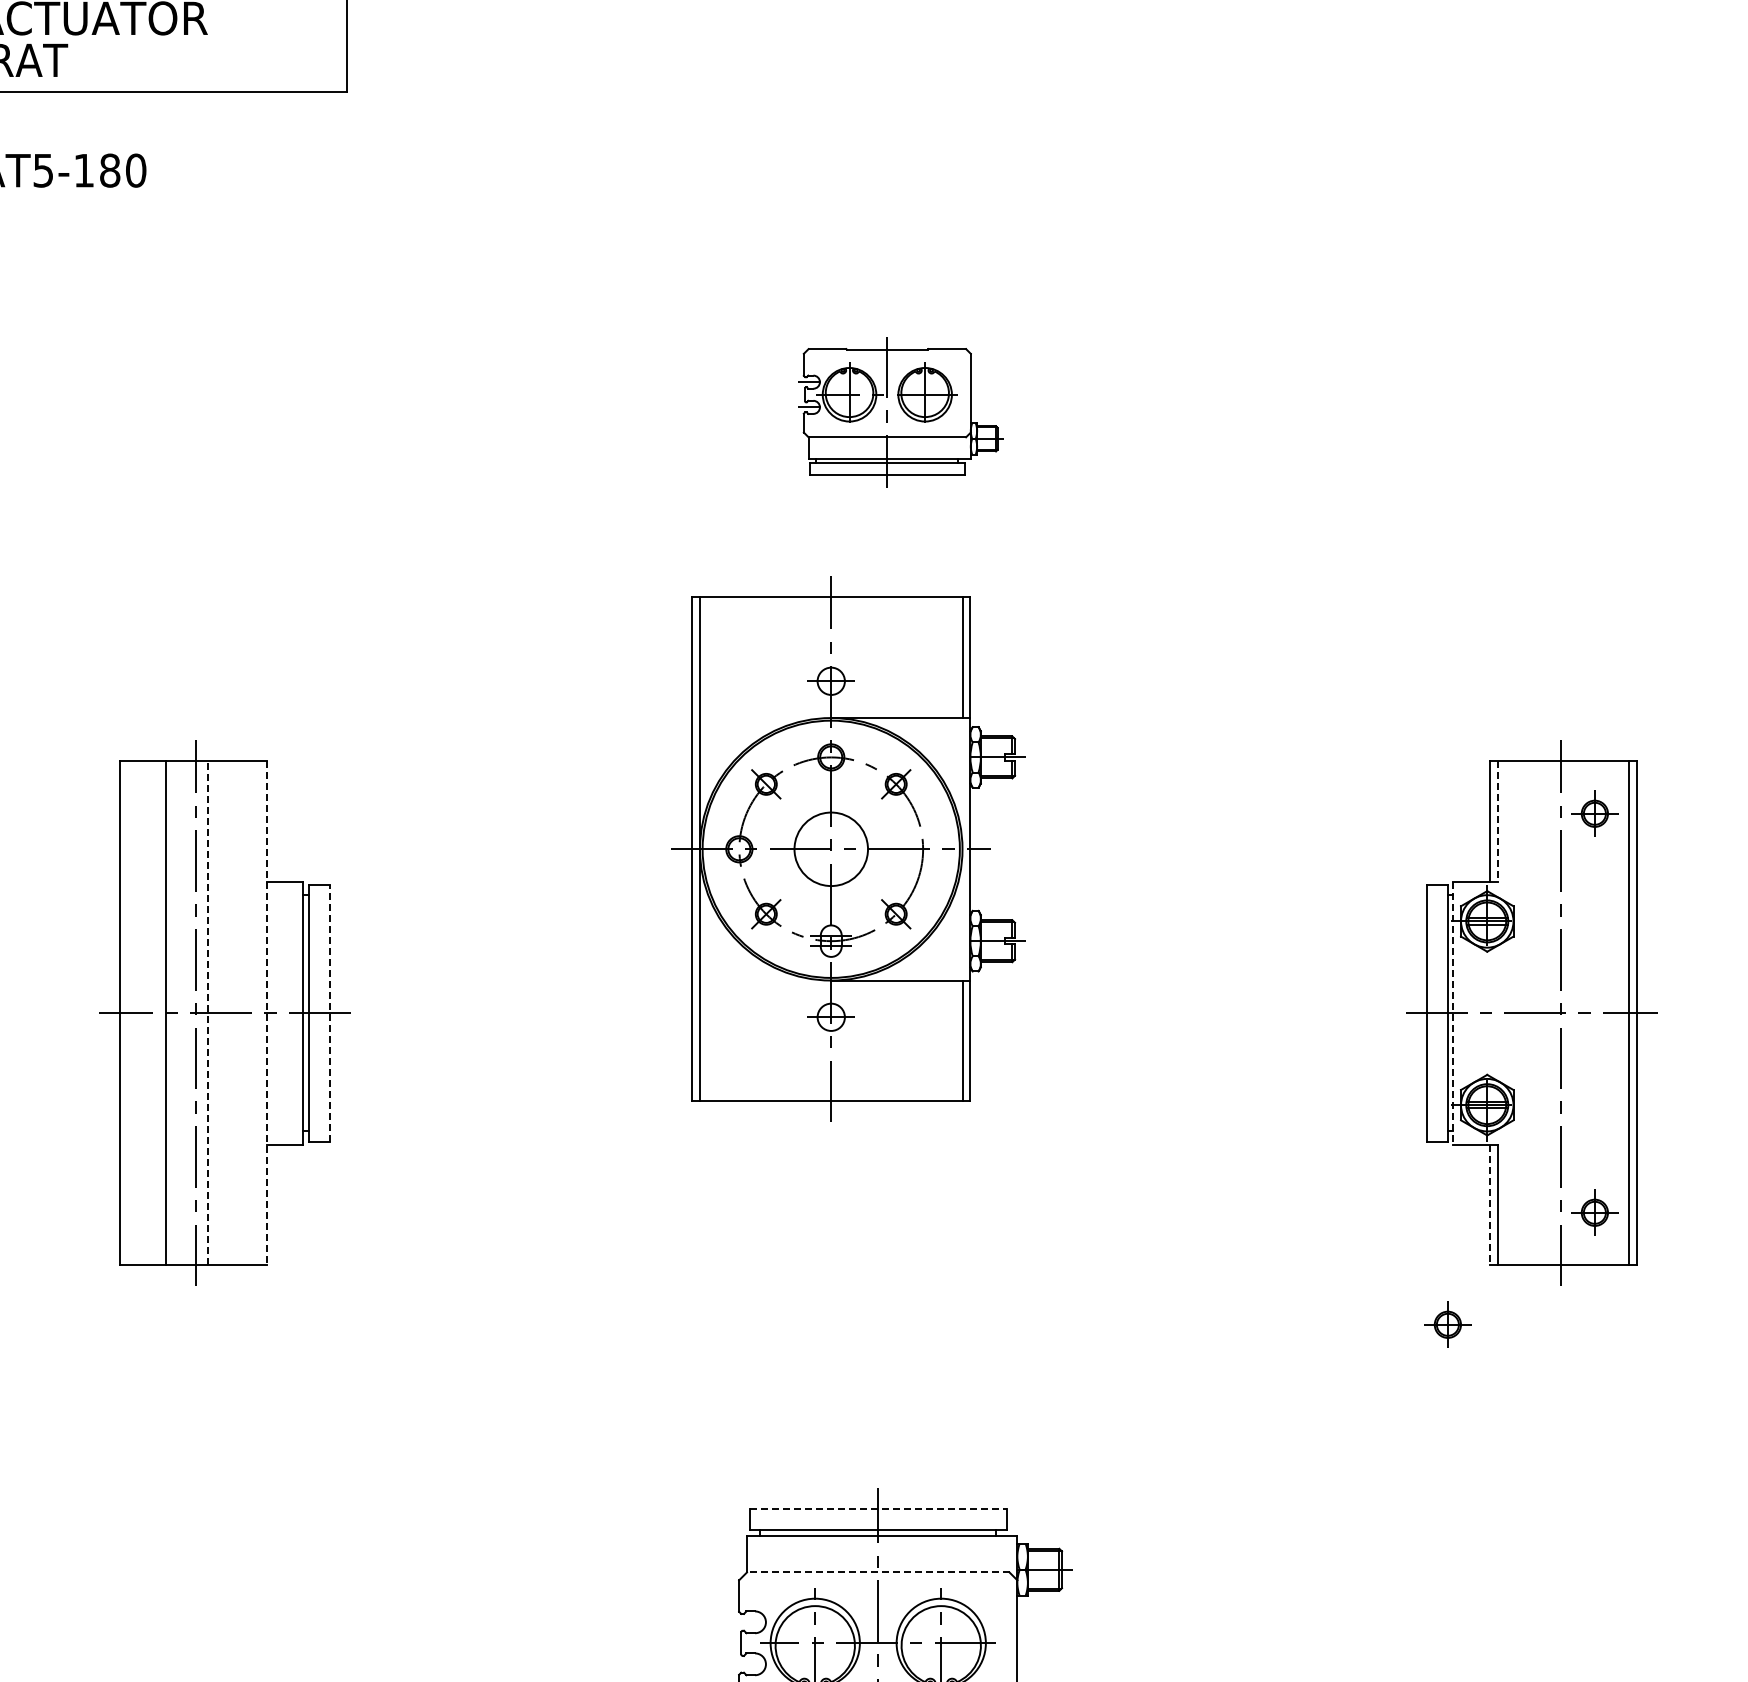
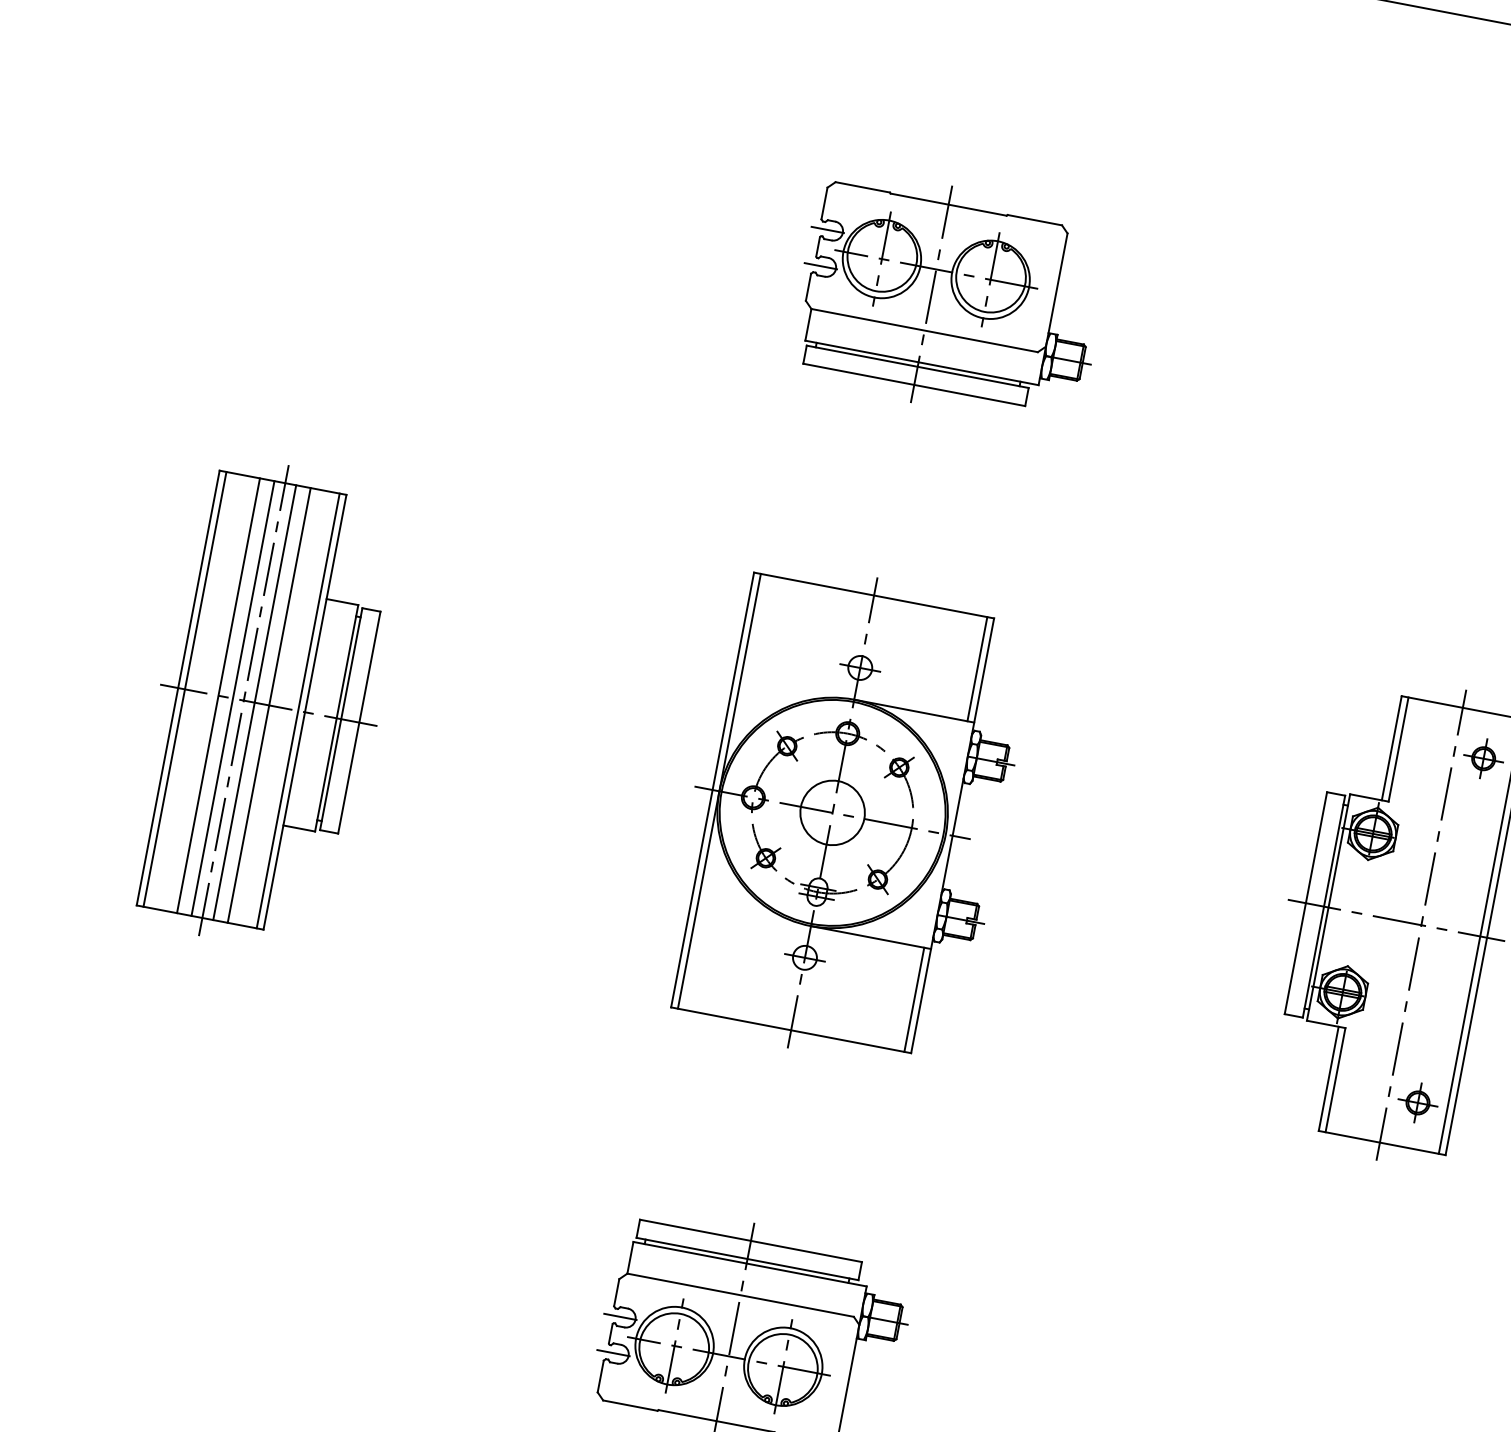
part: (900, 411) -> (950, 297), size x1.67
line: (1497, 822) -> (1398, 750), dashed -> solid
part: (848, 848) -> (847, 815), moved
line: (208, 1012) -> (254, 702), dashed -> solid
line: (127, 1013) -> (184, 689), added
line: (183, 1013) -> (233, 698), added
line: (225, 1013) -> (269, 705), added
line: (258, 1013) -> (297, 711), added
line: (266, 1013) -> (304, 712), dashed -> solid
line: (329, 1013) -> (359, 722), dashed -> solid
line: (1453, 1013) -> (1328, 907), dashed -> solid
line: (1489, 1205) -> (1328, 1079), dashed -> solid
part: (1447, 1324) -> (1272, 1175), removed
line: (878, 1509) -> (751, 1240), dashed -> solid
line: (877, 1572) -> (739, 1295), dashed -> solid
line: (748, 1622) -> (620, 1317), added
line: (748, 1664) -> (613, 1353), added

